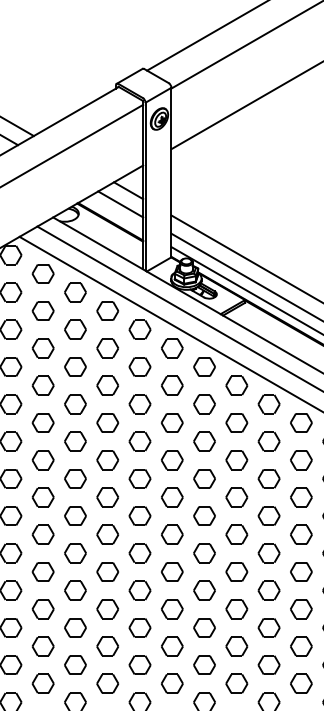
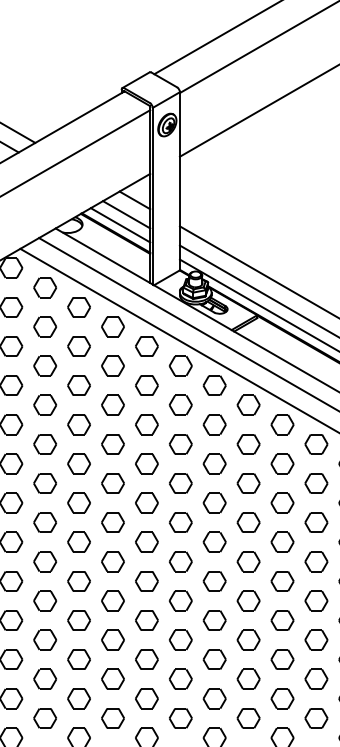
line: (114, 214) -> (120, 225), added

